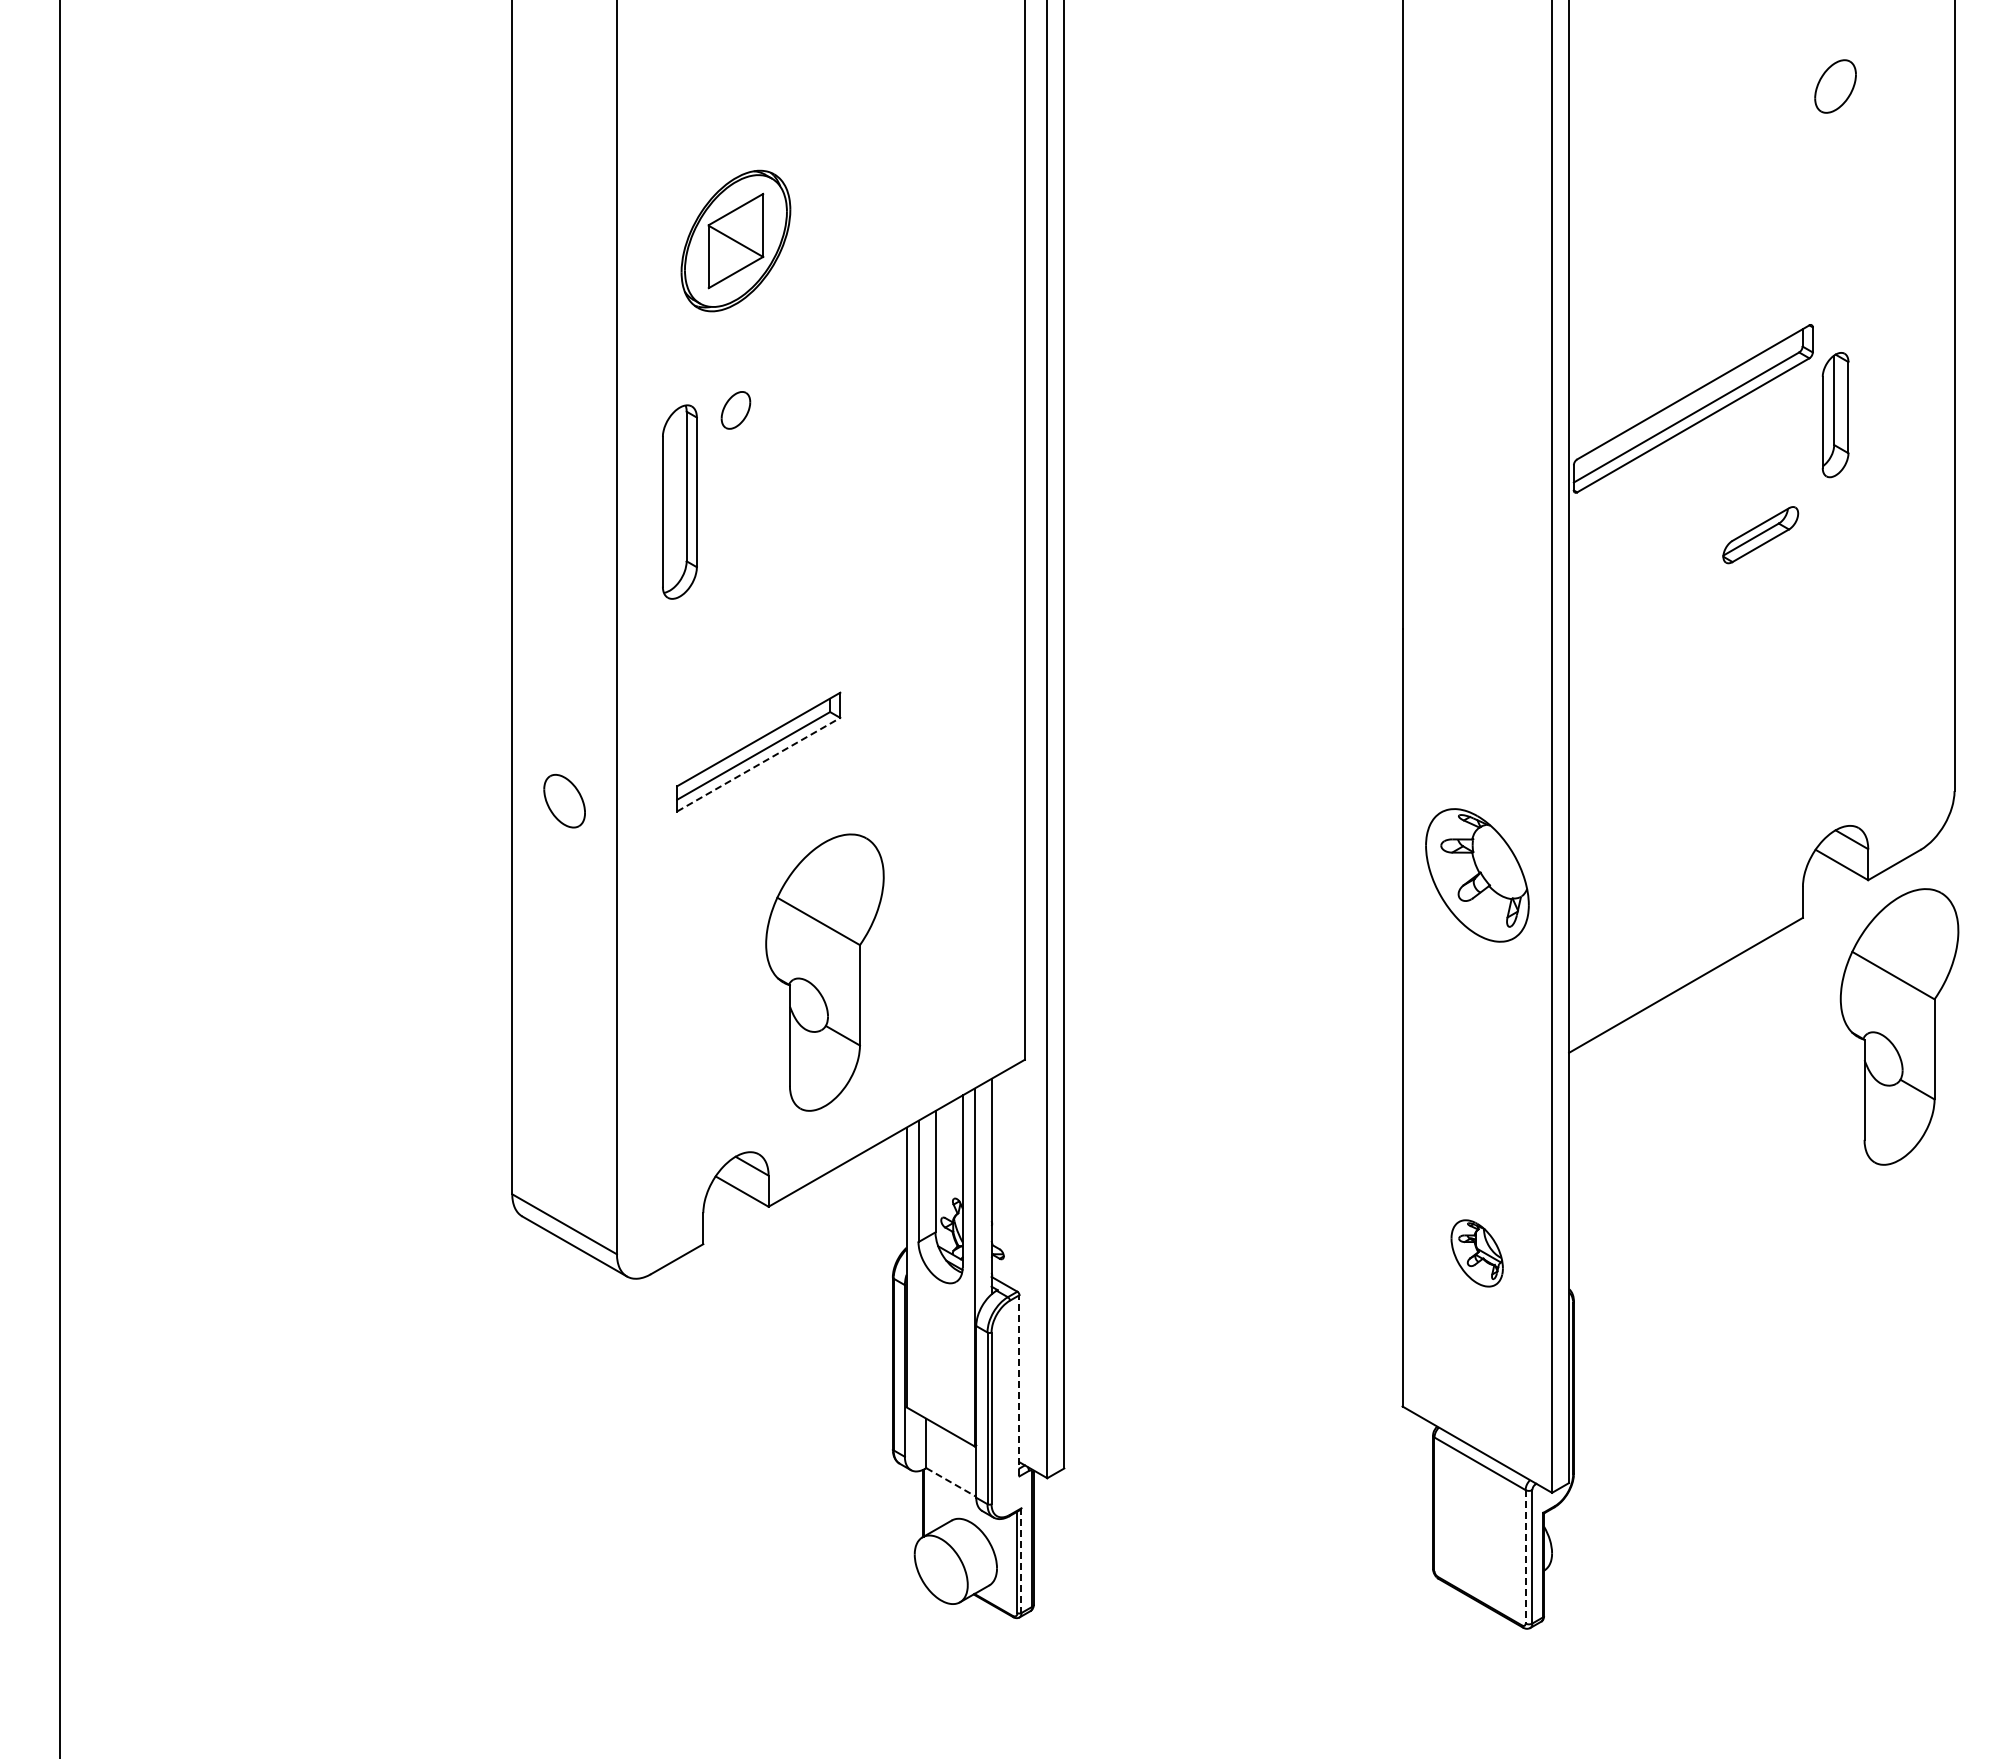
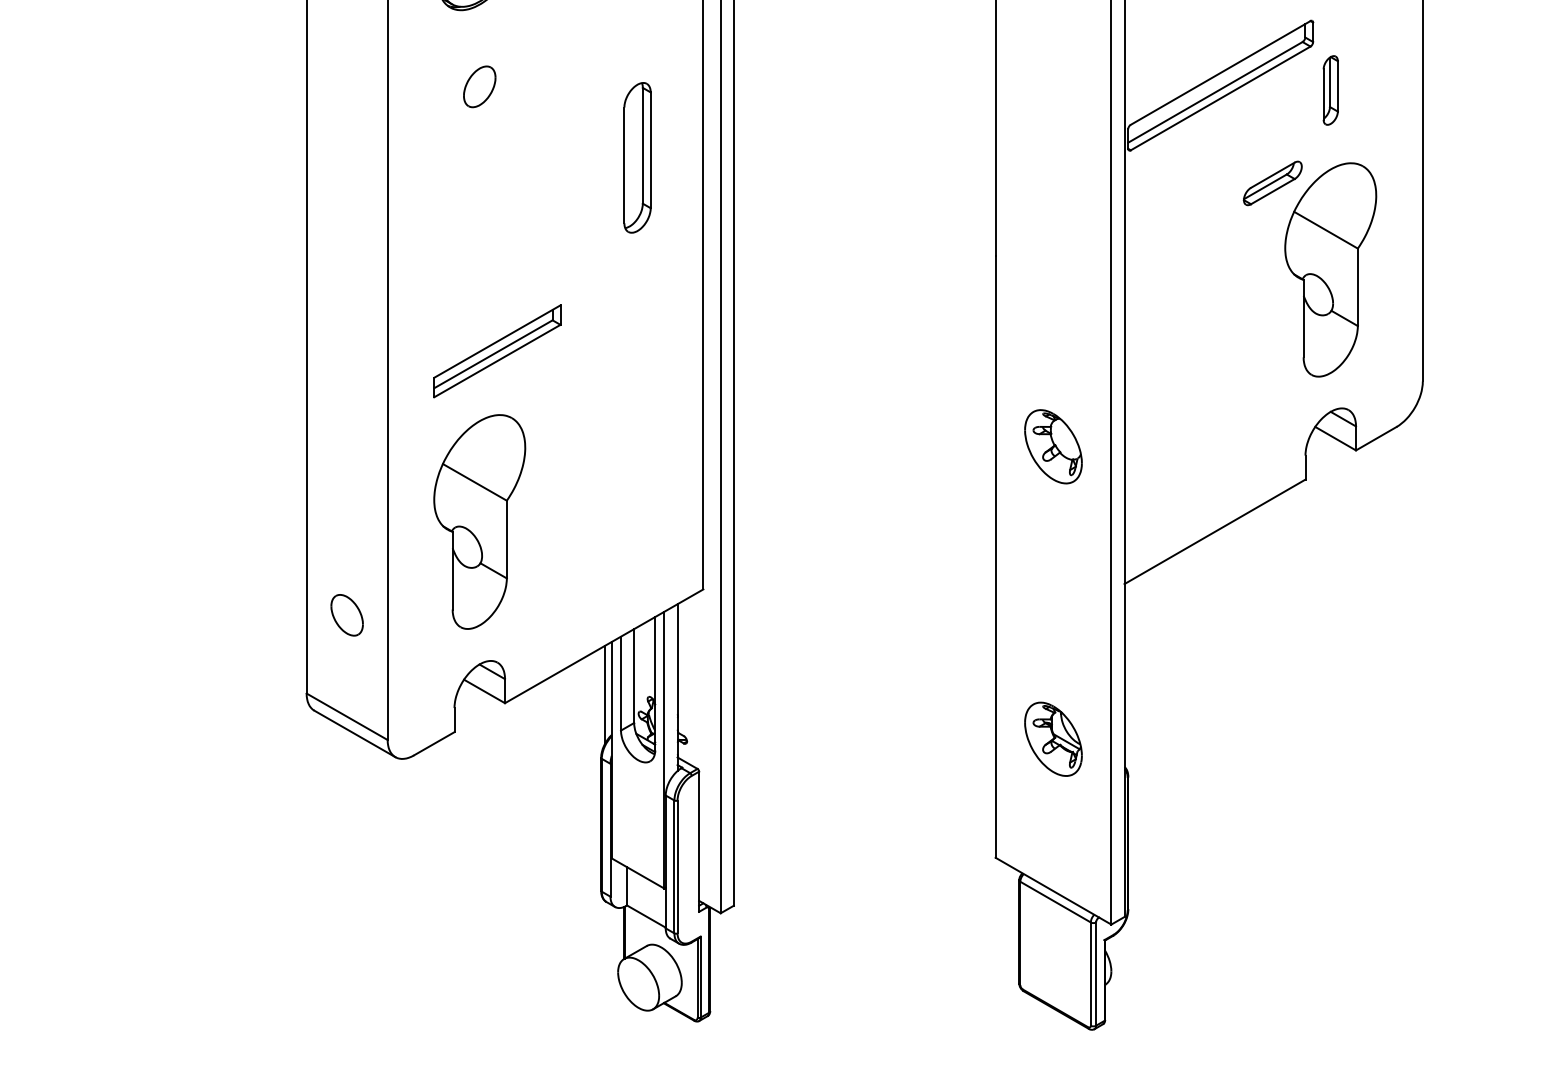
part: (735, 410) -> (479, 86), size x1.43
part: (1835, 414) -> (1330, 90), size x0.71
part: (679, 501) -> (637, 157), moved
line: (759, 764) -> (497, 360), dashed -> solid
part: (564, 801) -> (347, 615), moved
part: (1476, 875) -> (1052, 446), size x0.71
part: (824, 972) -> (479, 521), moved
part: (1899, 1026) -> (1330, 269), moved
line: (897, 1195) -> (604, 694), added
part: (1476, 1253) -> (1052, 739), size x1.43
line: (1019, 1385) -> (699, 841), dashed -> solid
line: (951, 1482) -> (646, 916), dashed -> solid
line: (1525, 1556) -> (1090, 973), dashed -> solid
line: (1021, 1561) -> (700, 977), dashed -> solid

